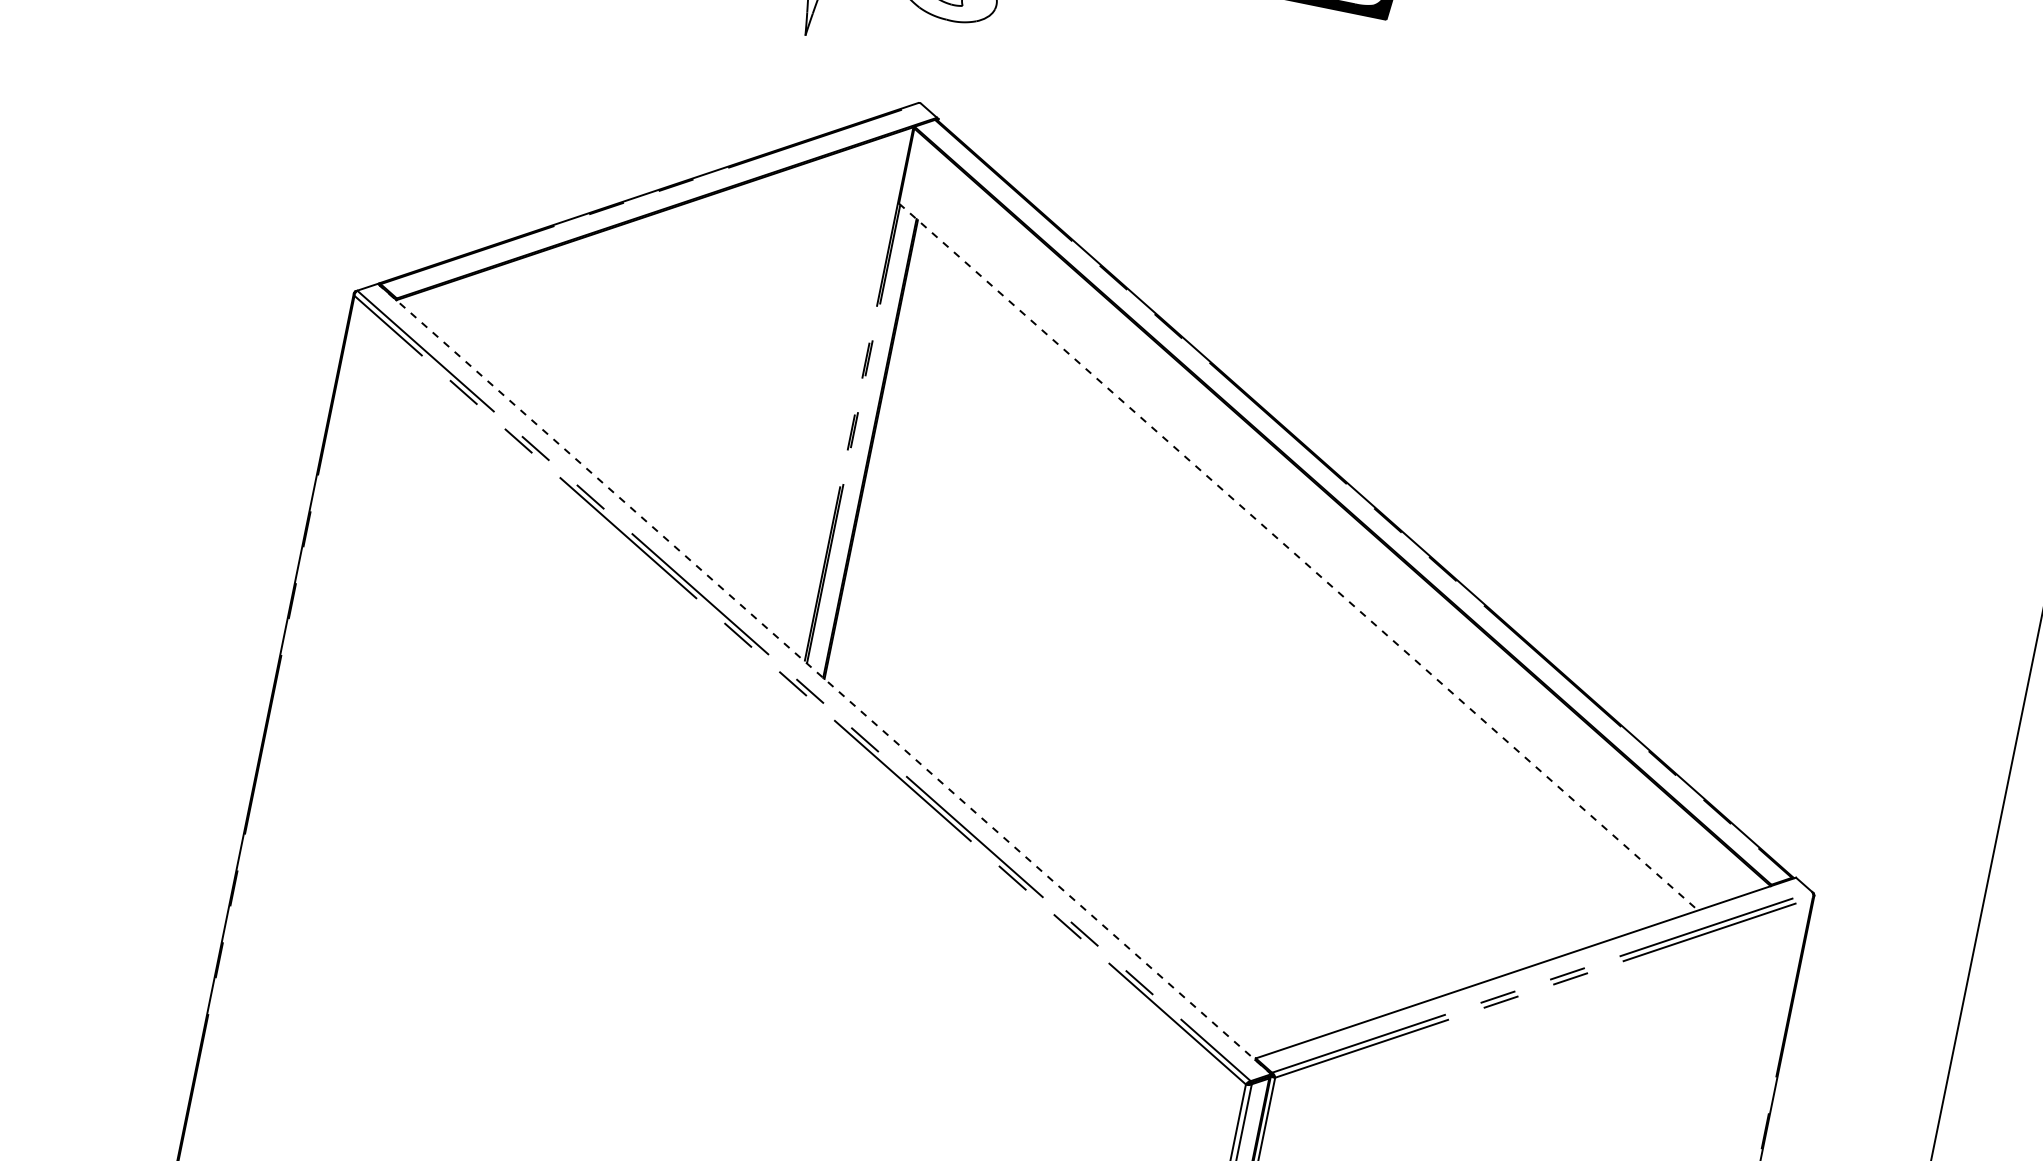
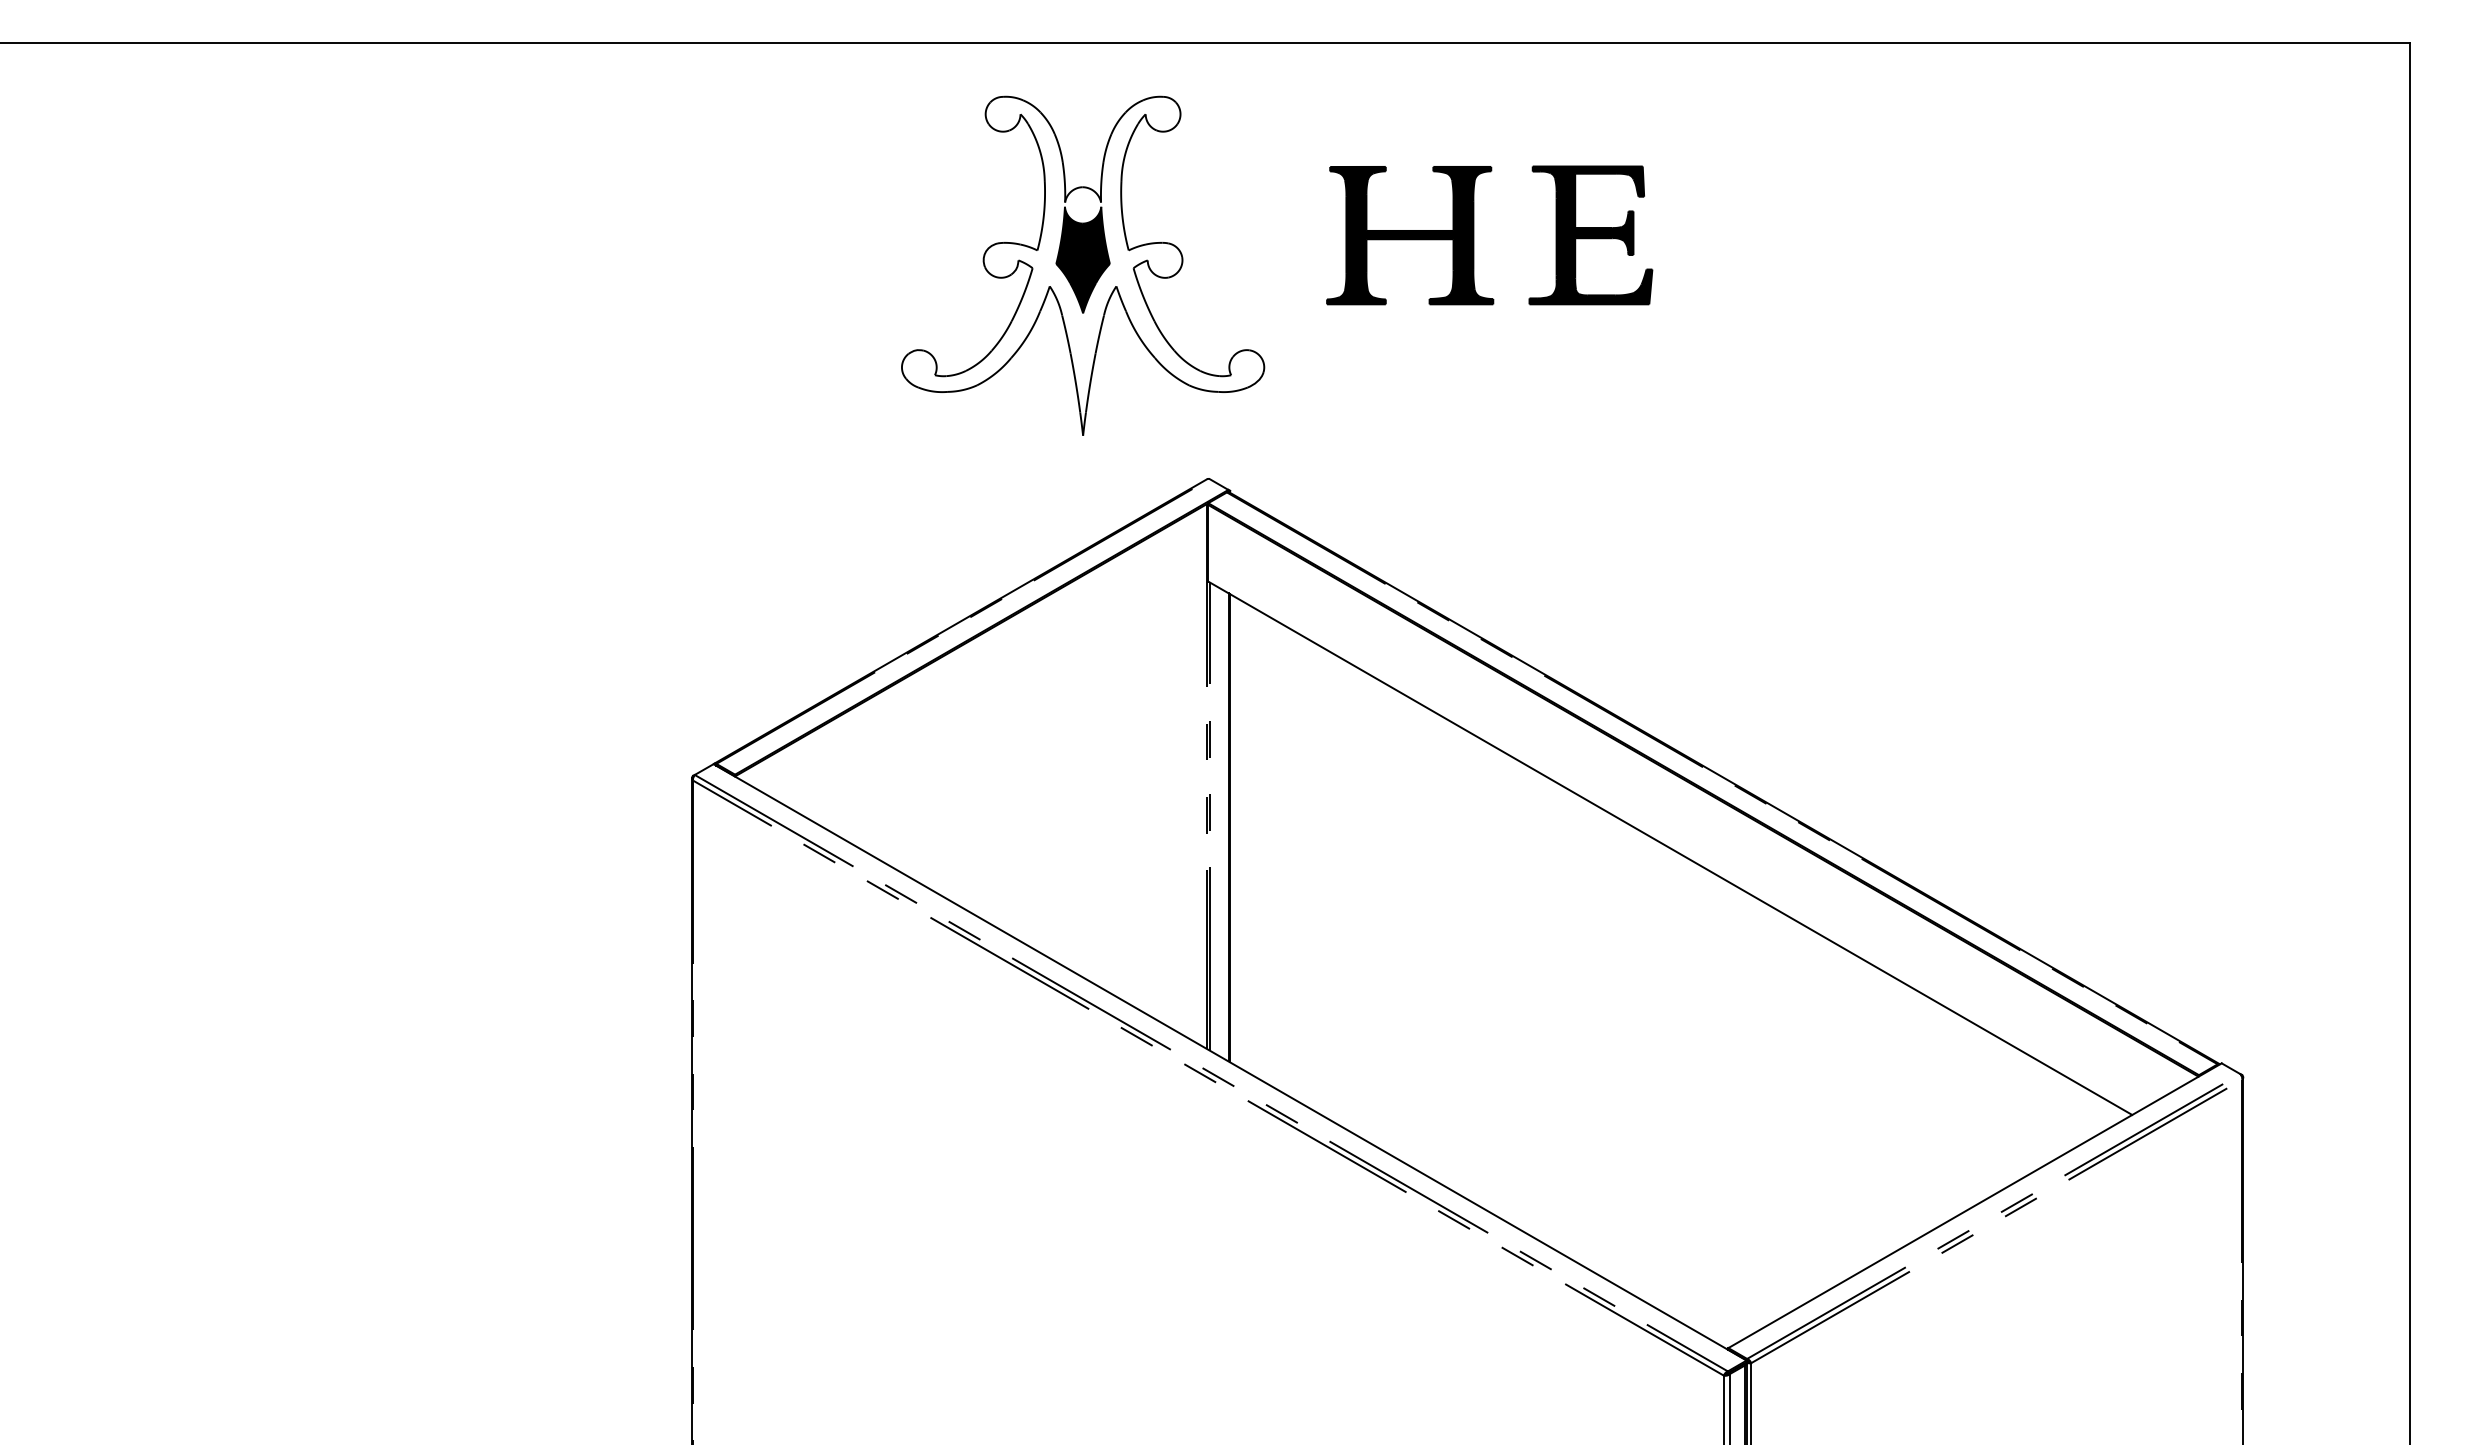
line: (1298, 557) -> (1670, 848), dashed -> solid
line: (824, 679) -> (1230, 1062), dashed -> solid

